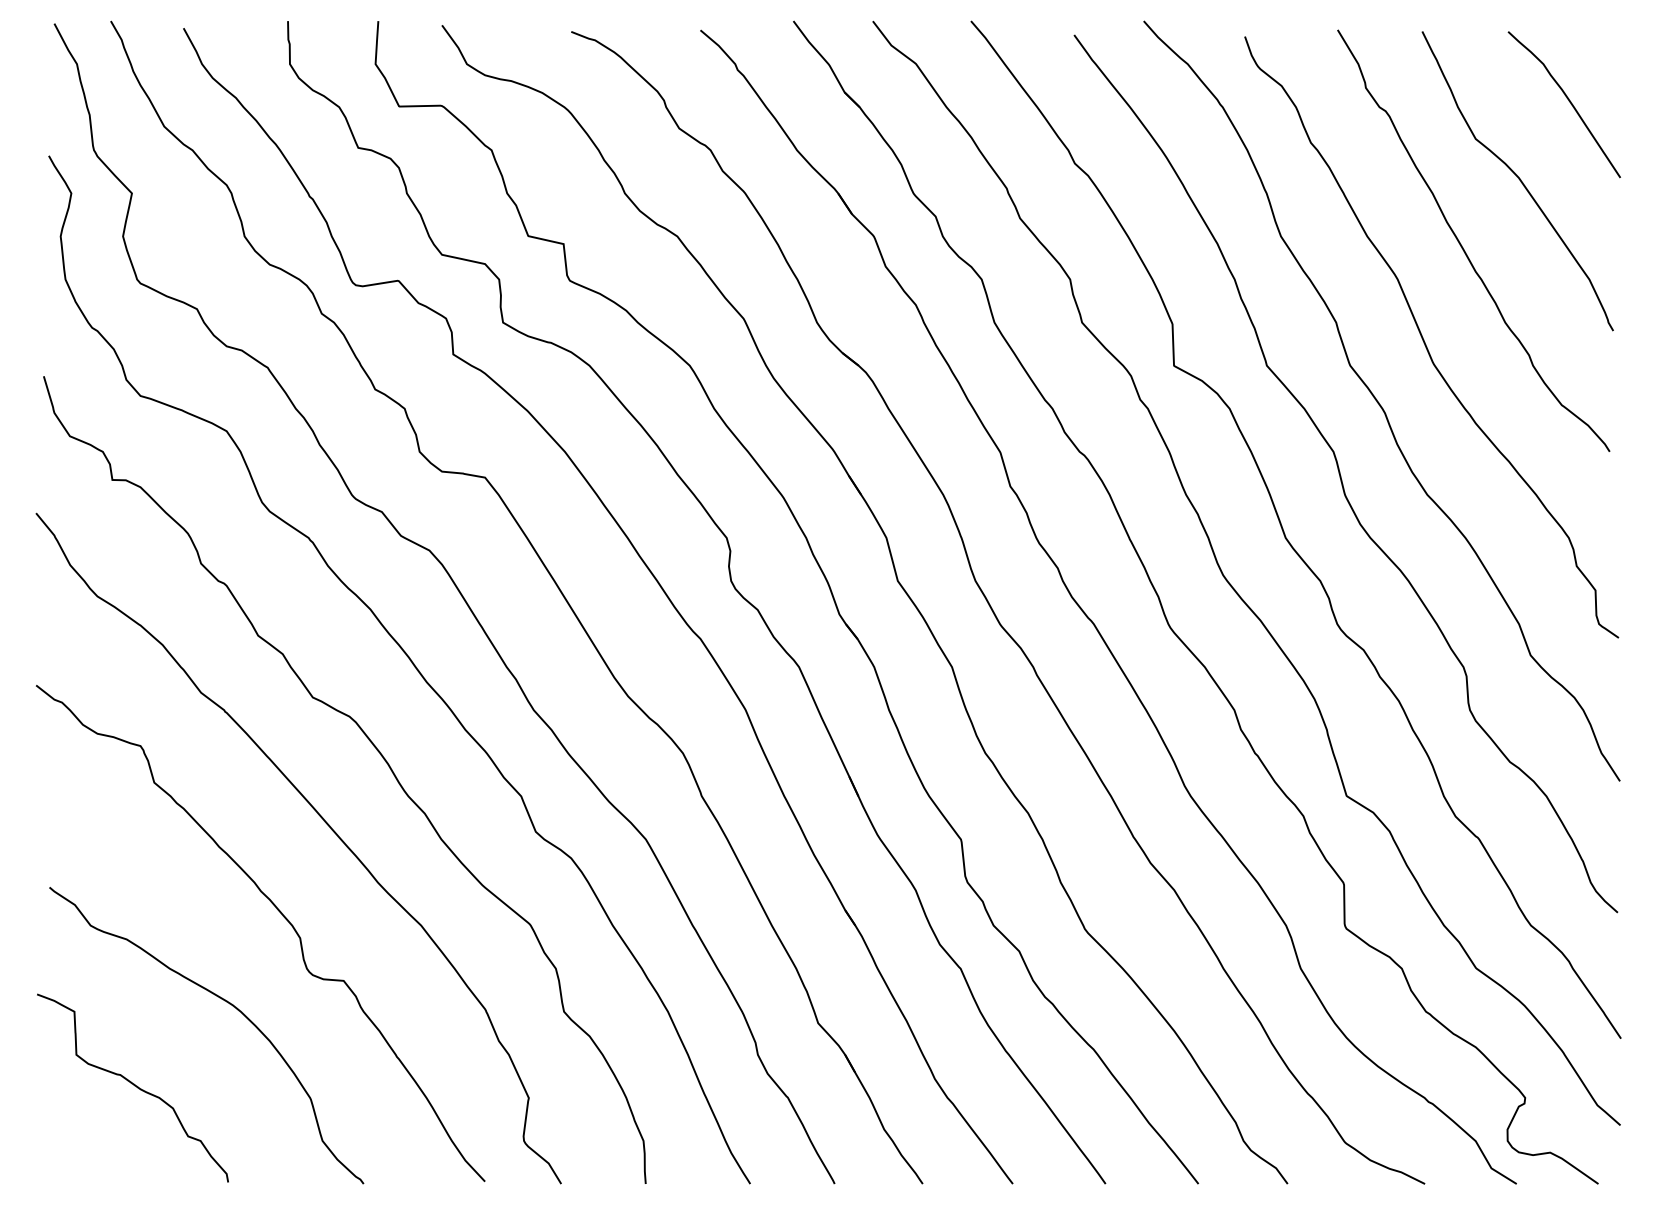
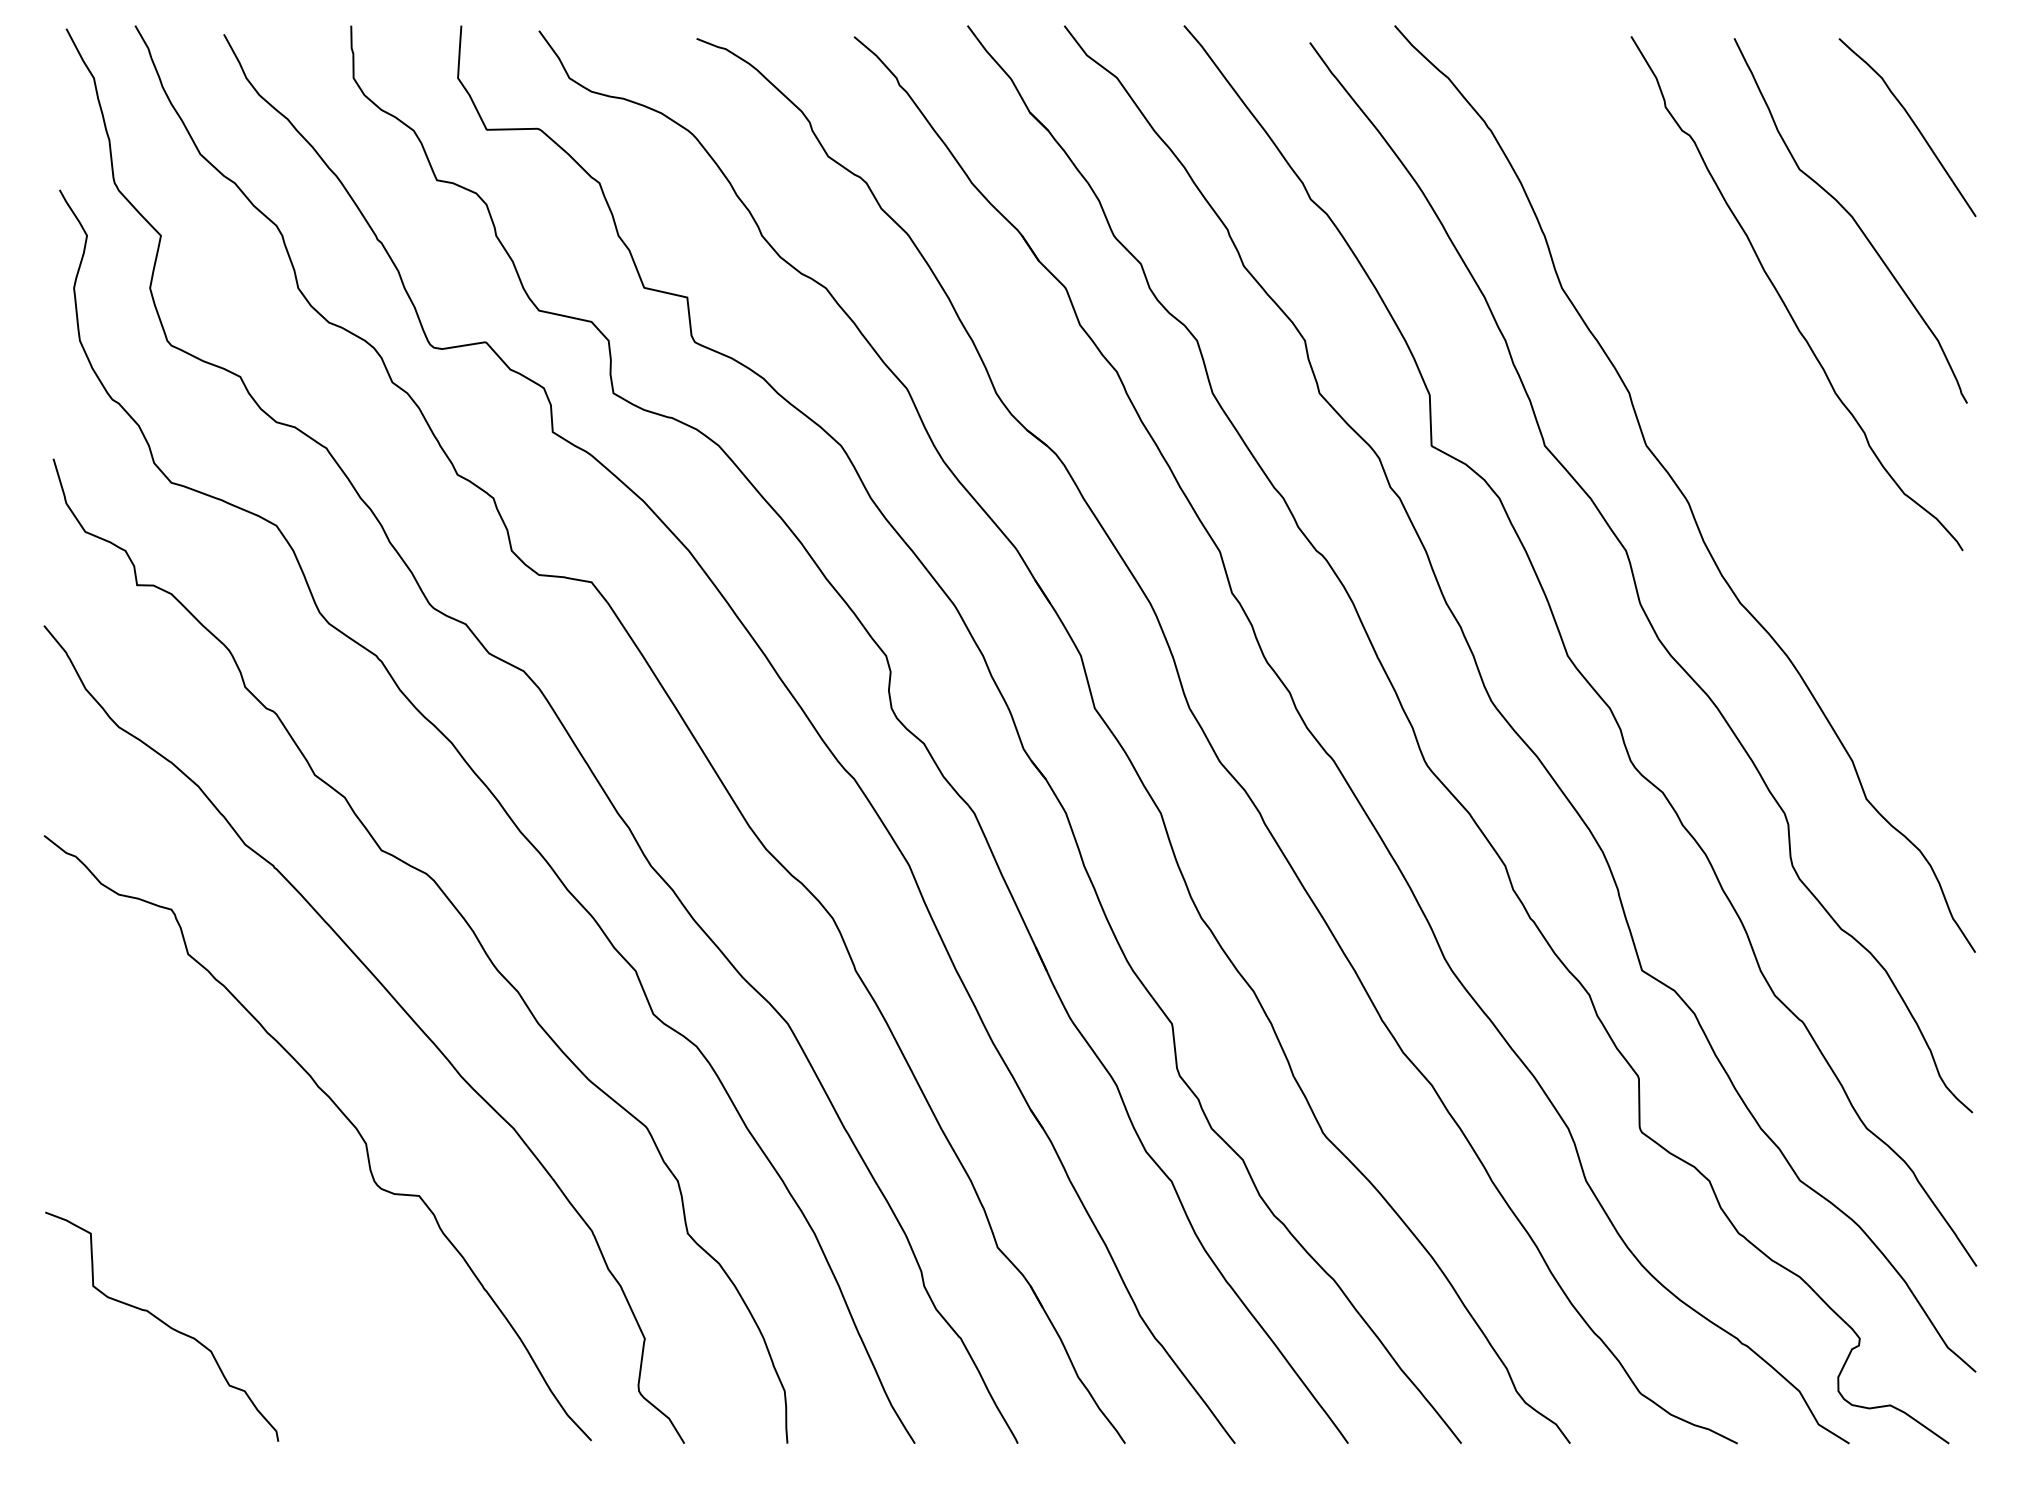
curve: (1424, 339) -> (1736, 413), removed
curve: (224, 1001) -> (273, 1220), removed

